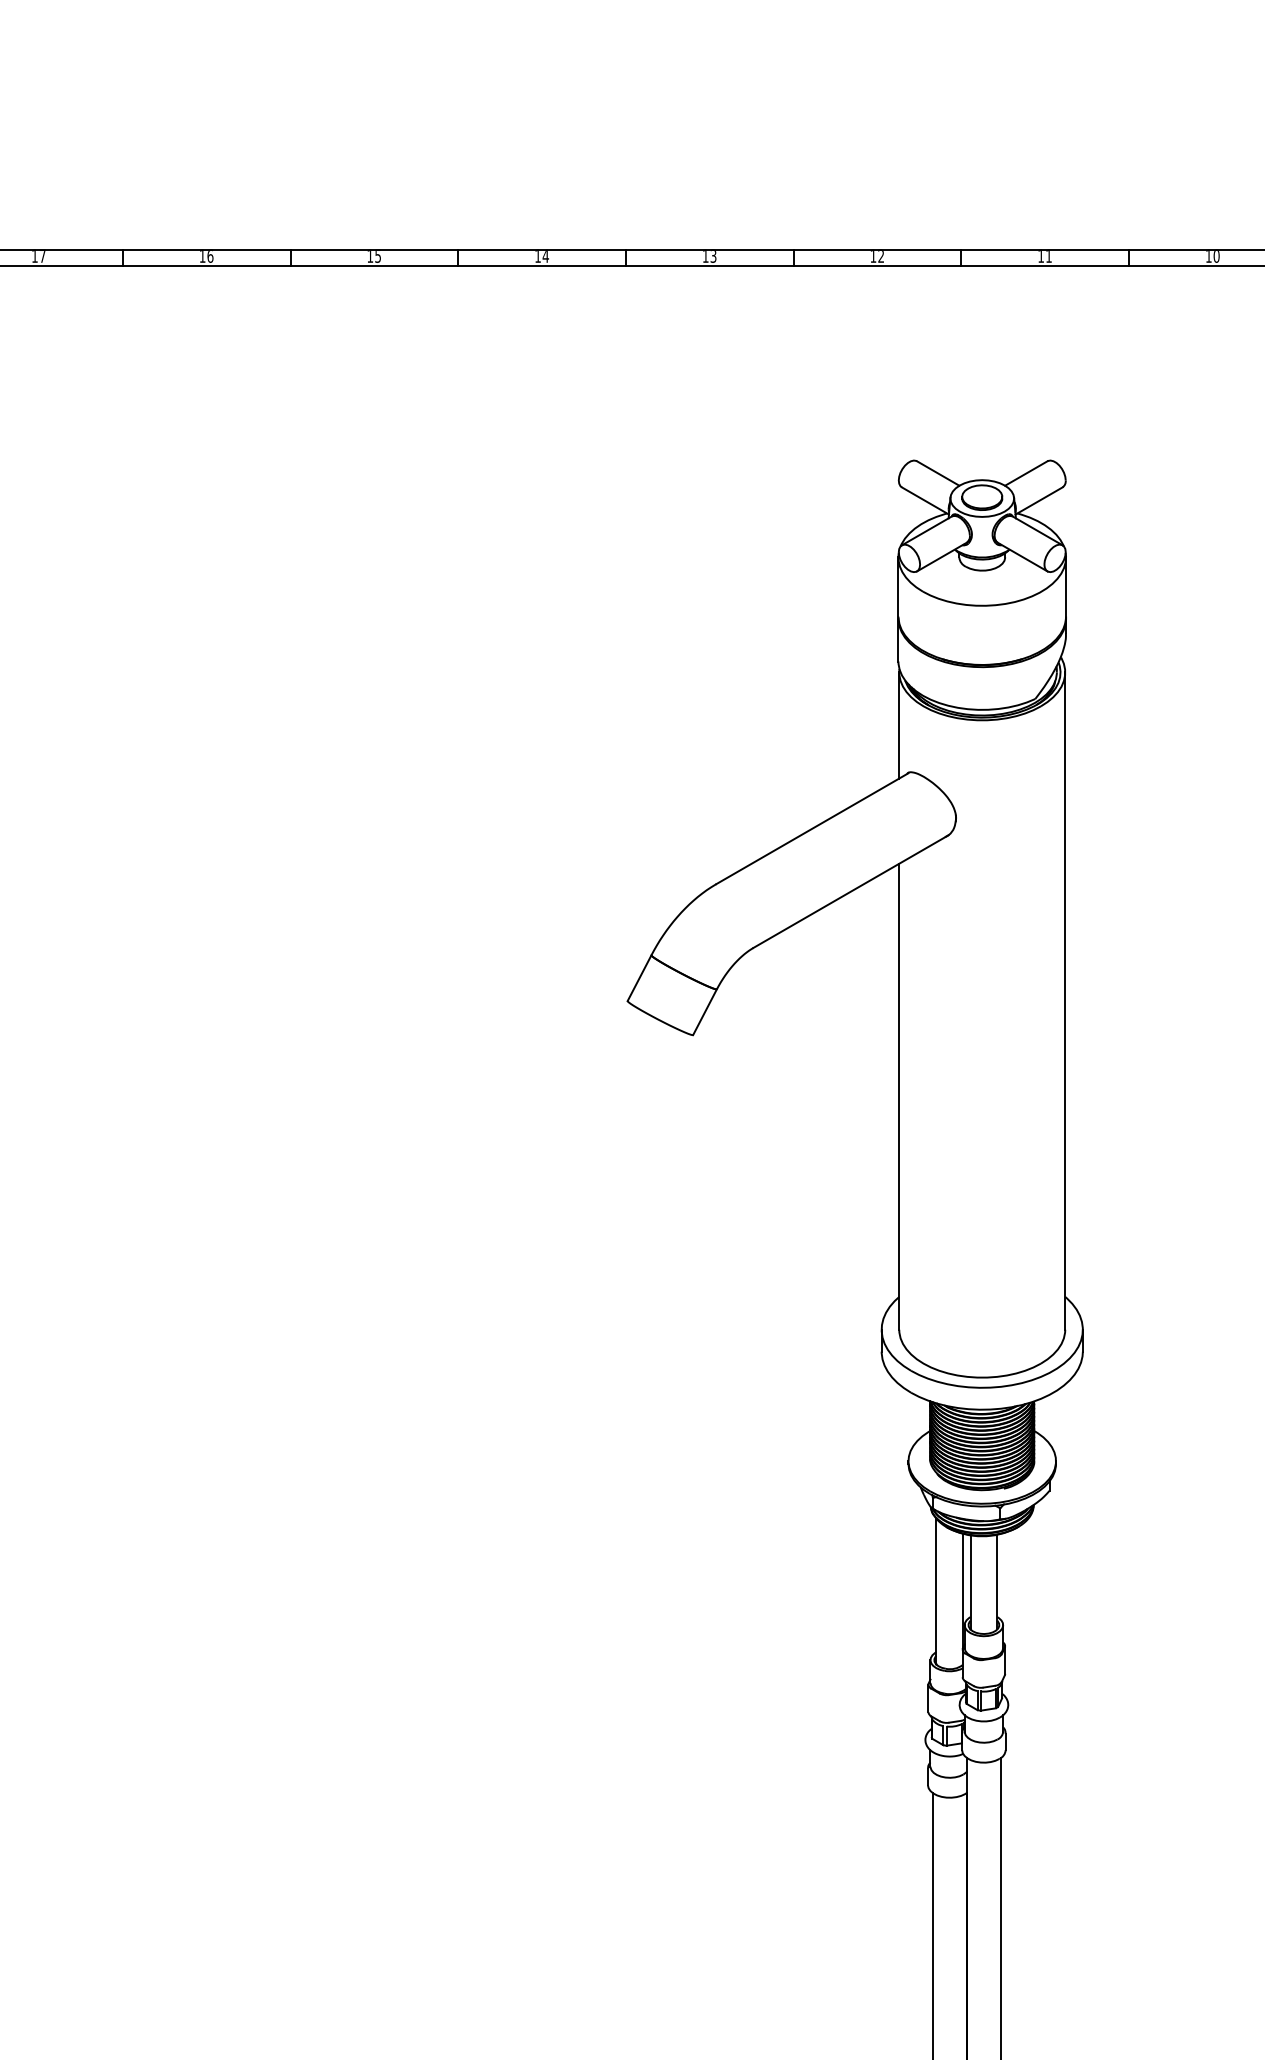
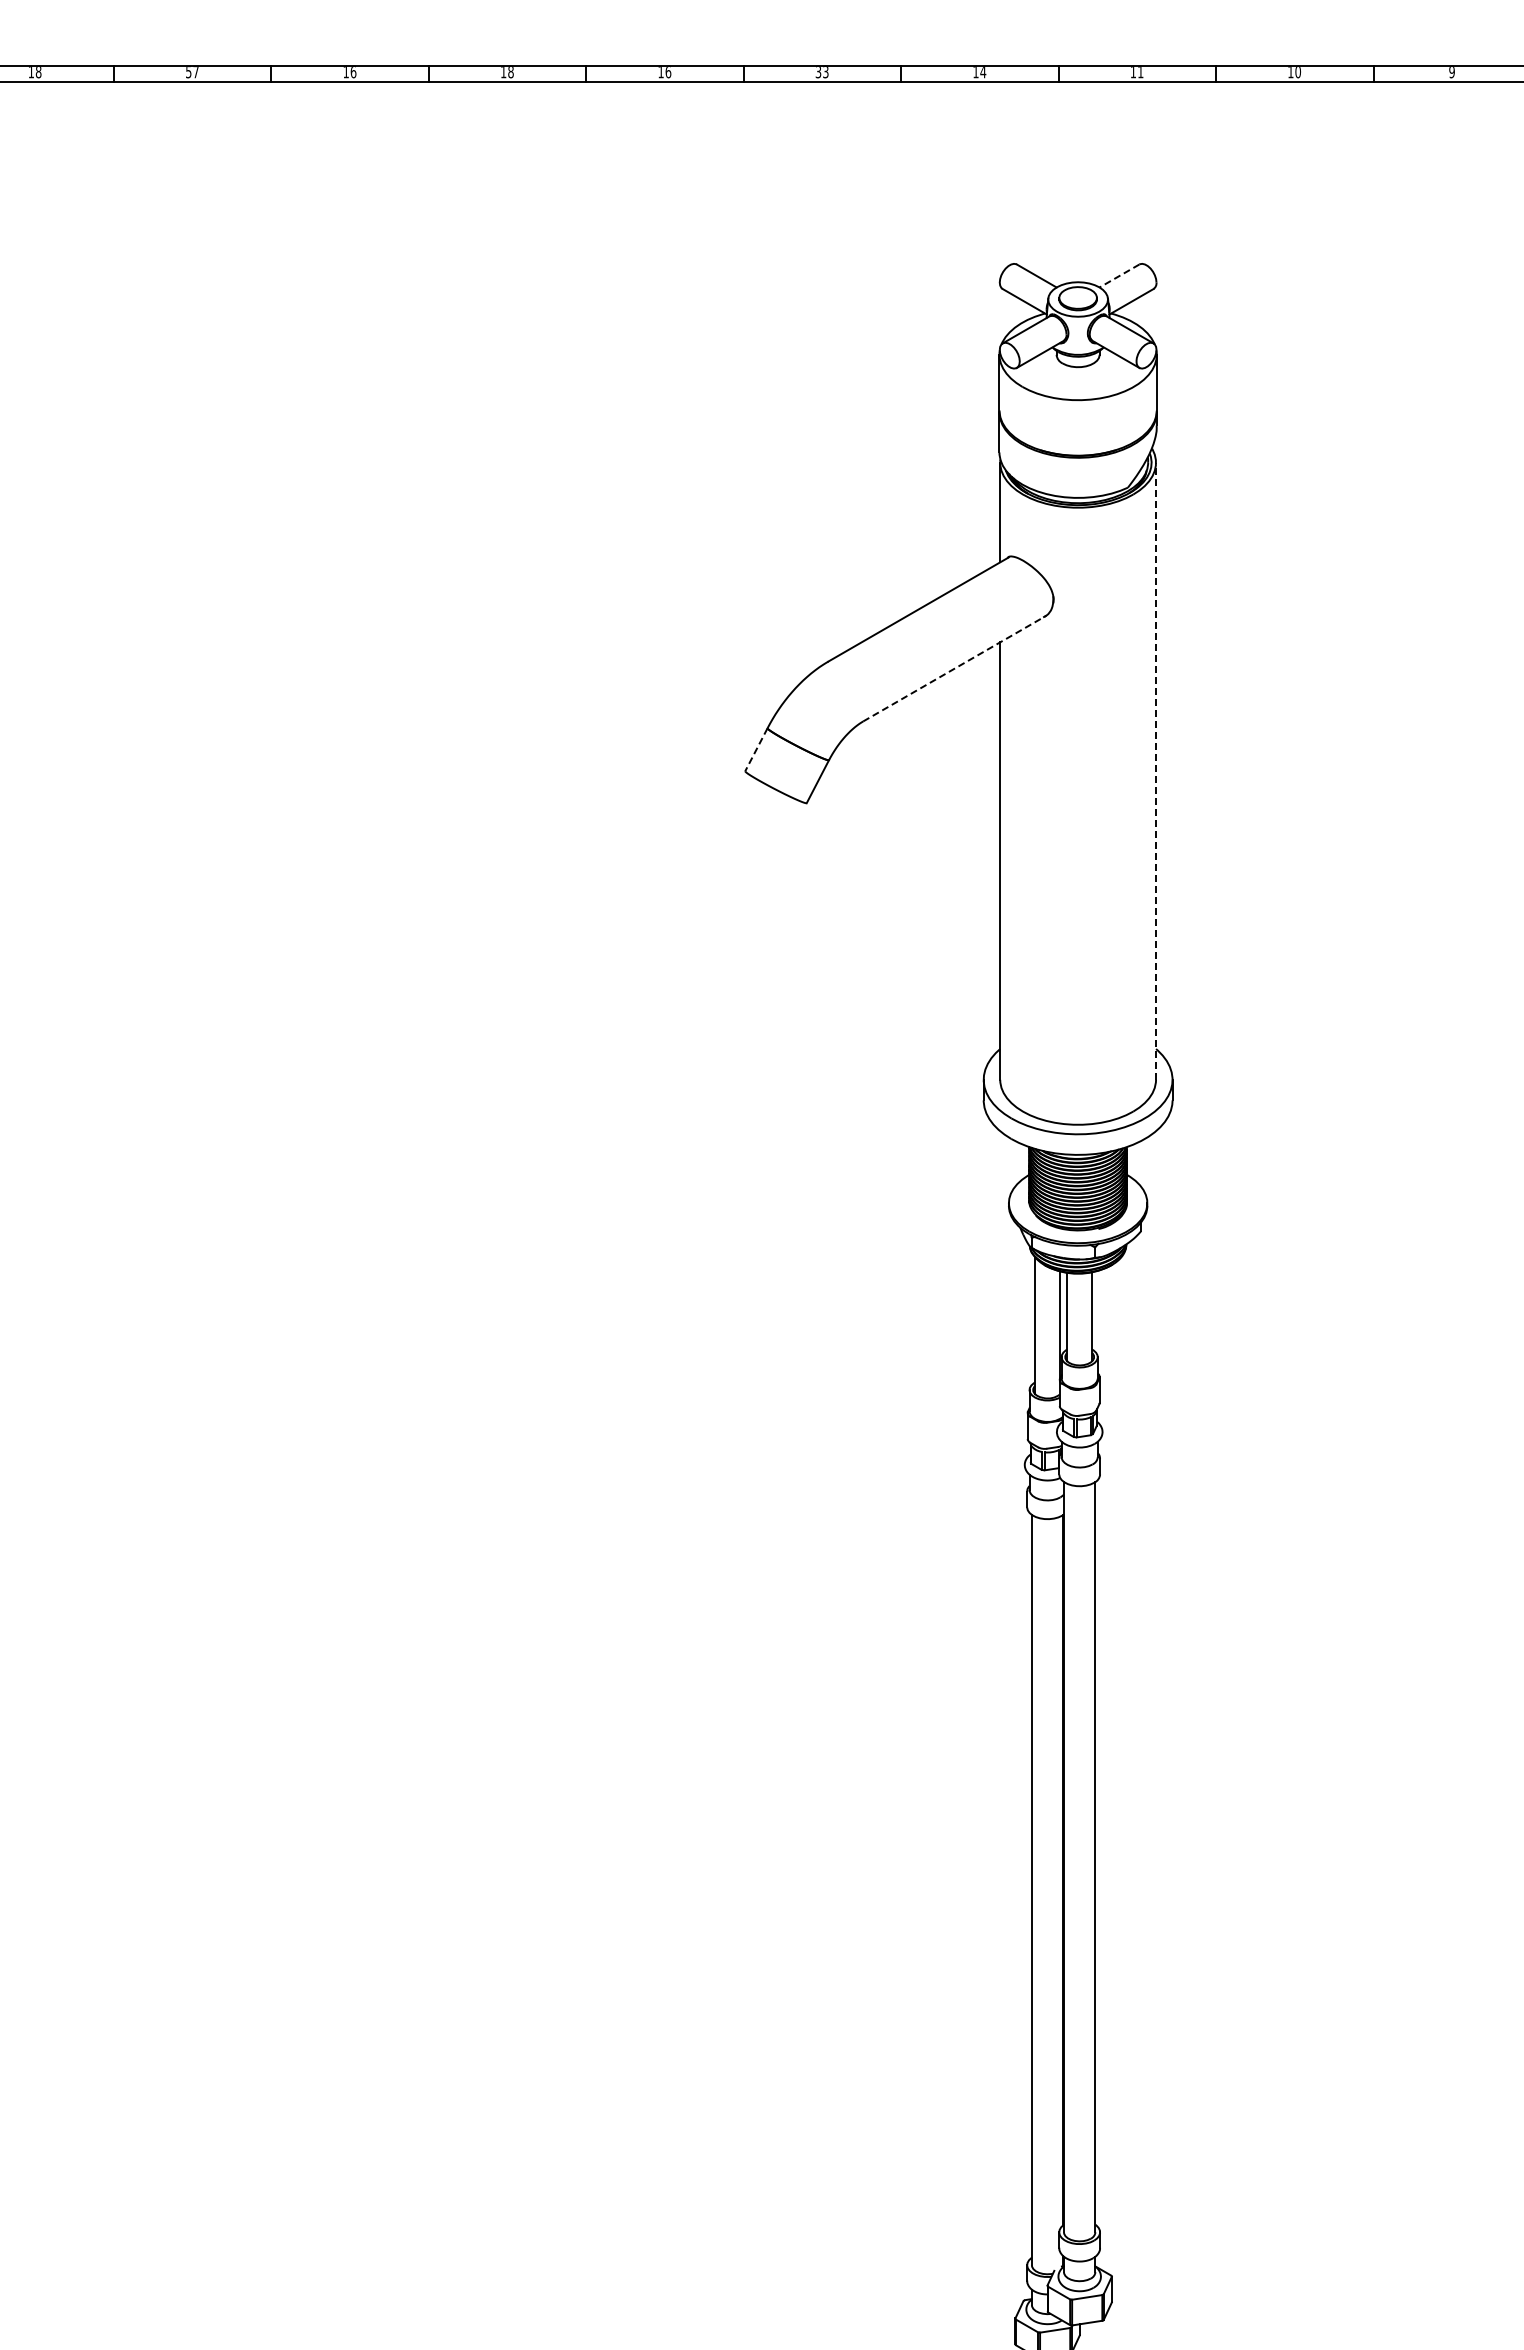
text: (34, 256) -> (188, 72), 17 -> 57
text: (377, 256) -> (510, 72), 15 -> 18
text: (545, 256) -> (668, 72), 14 -> 16
text: (705, 256) -> (818, 72), 13 -> 33
text: (881, 256) -> (983, 72), 12 -> 14
line: (1026, 474) -> (1119, 276), solid -> dashed
line: (850, 891) -> (954, 668), solid -> dashed
line: (639, 978) -> (756, 750), solid -> dashed
line: (1065, 1001) -> (1156, 771), solid -> dashed

